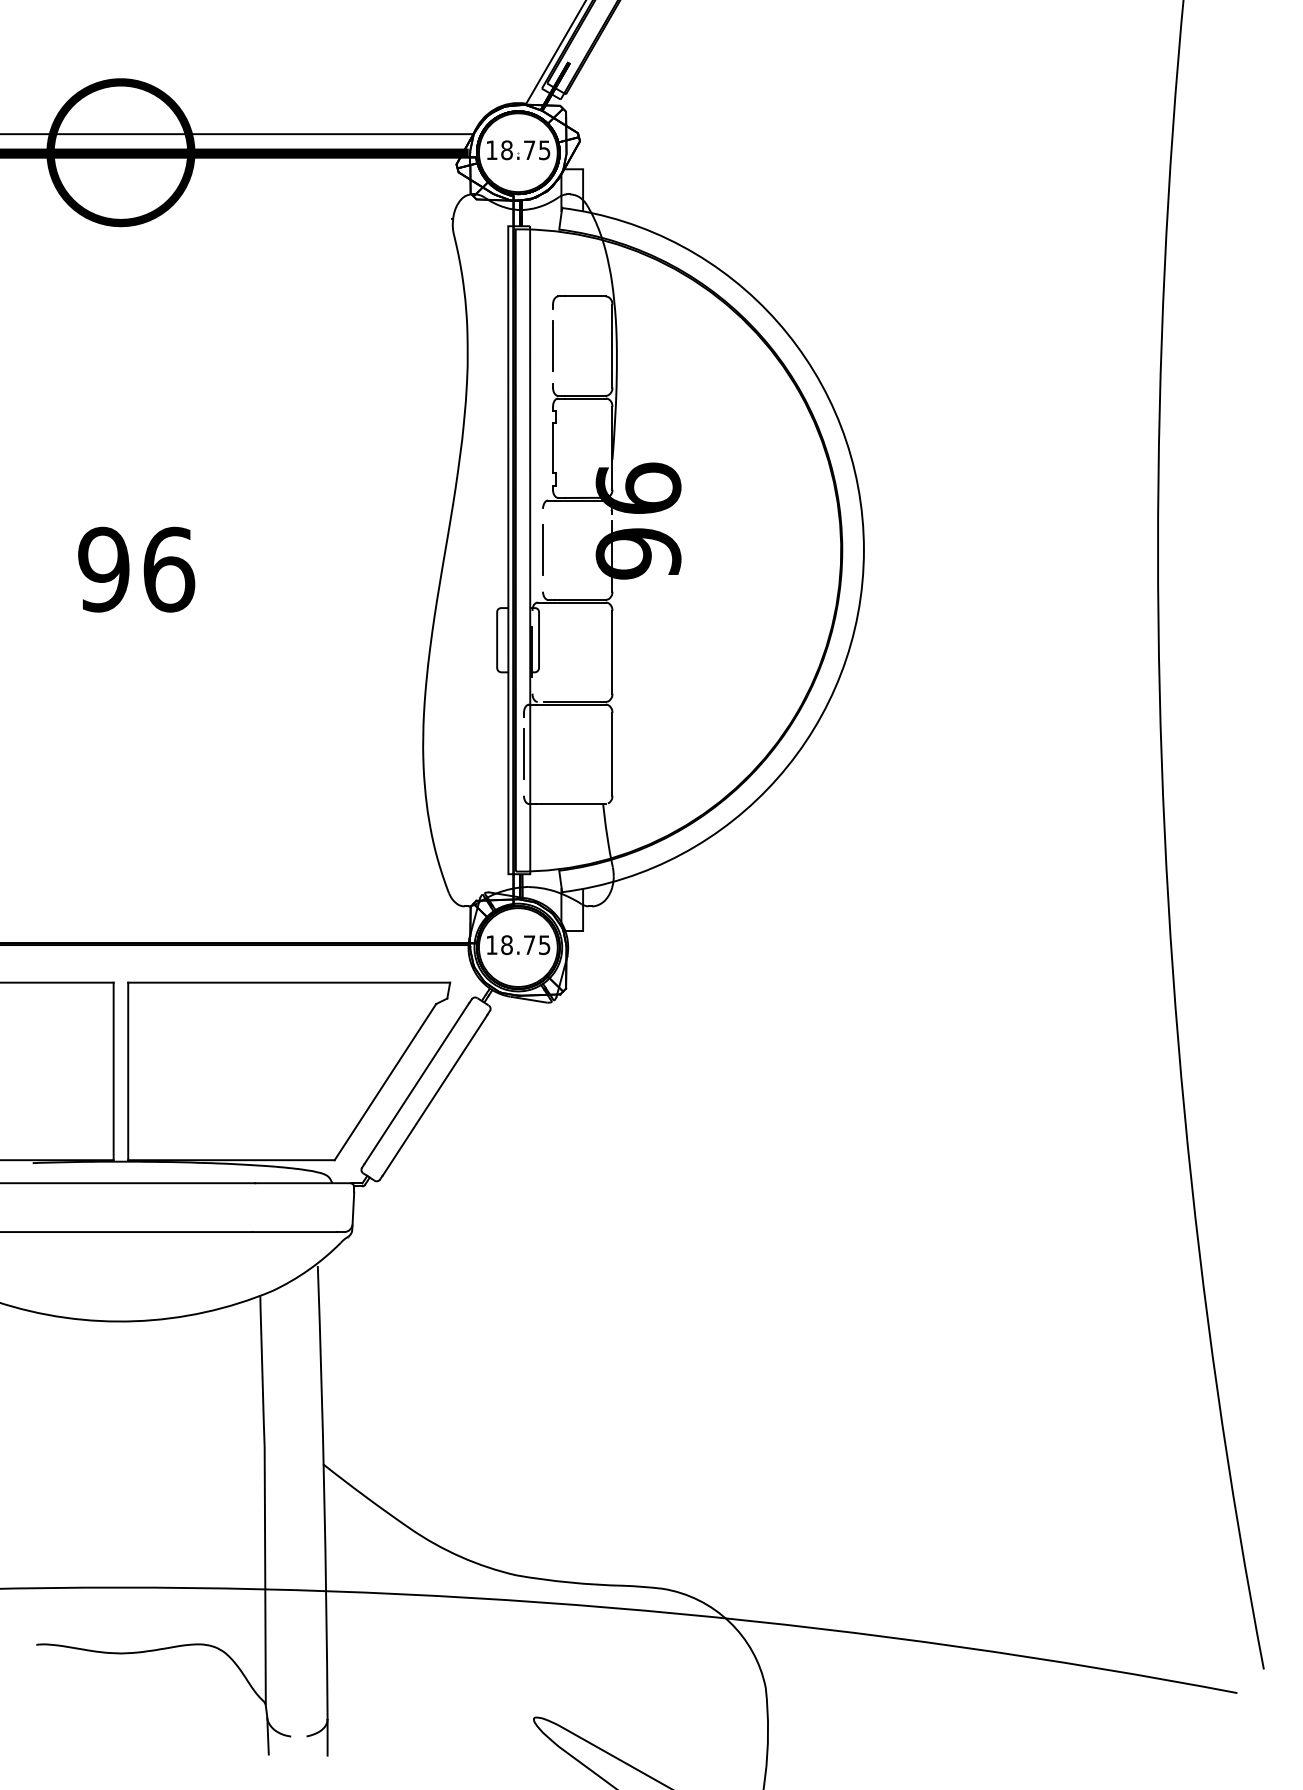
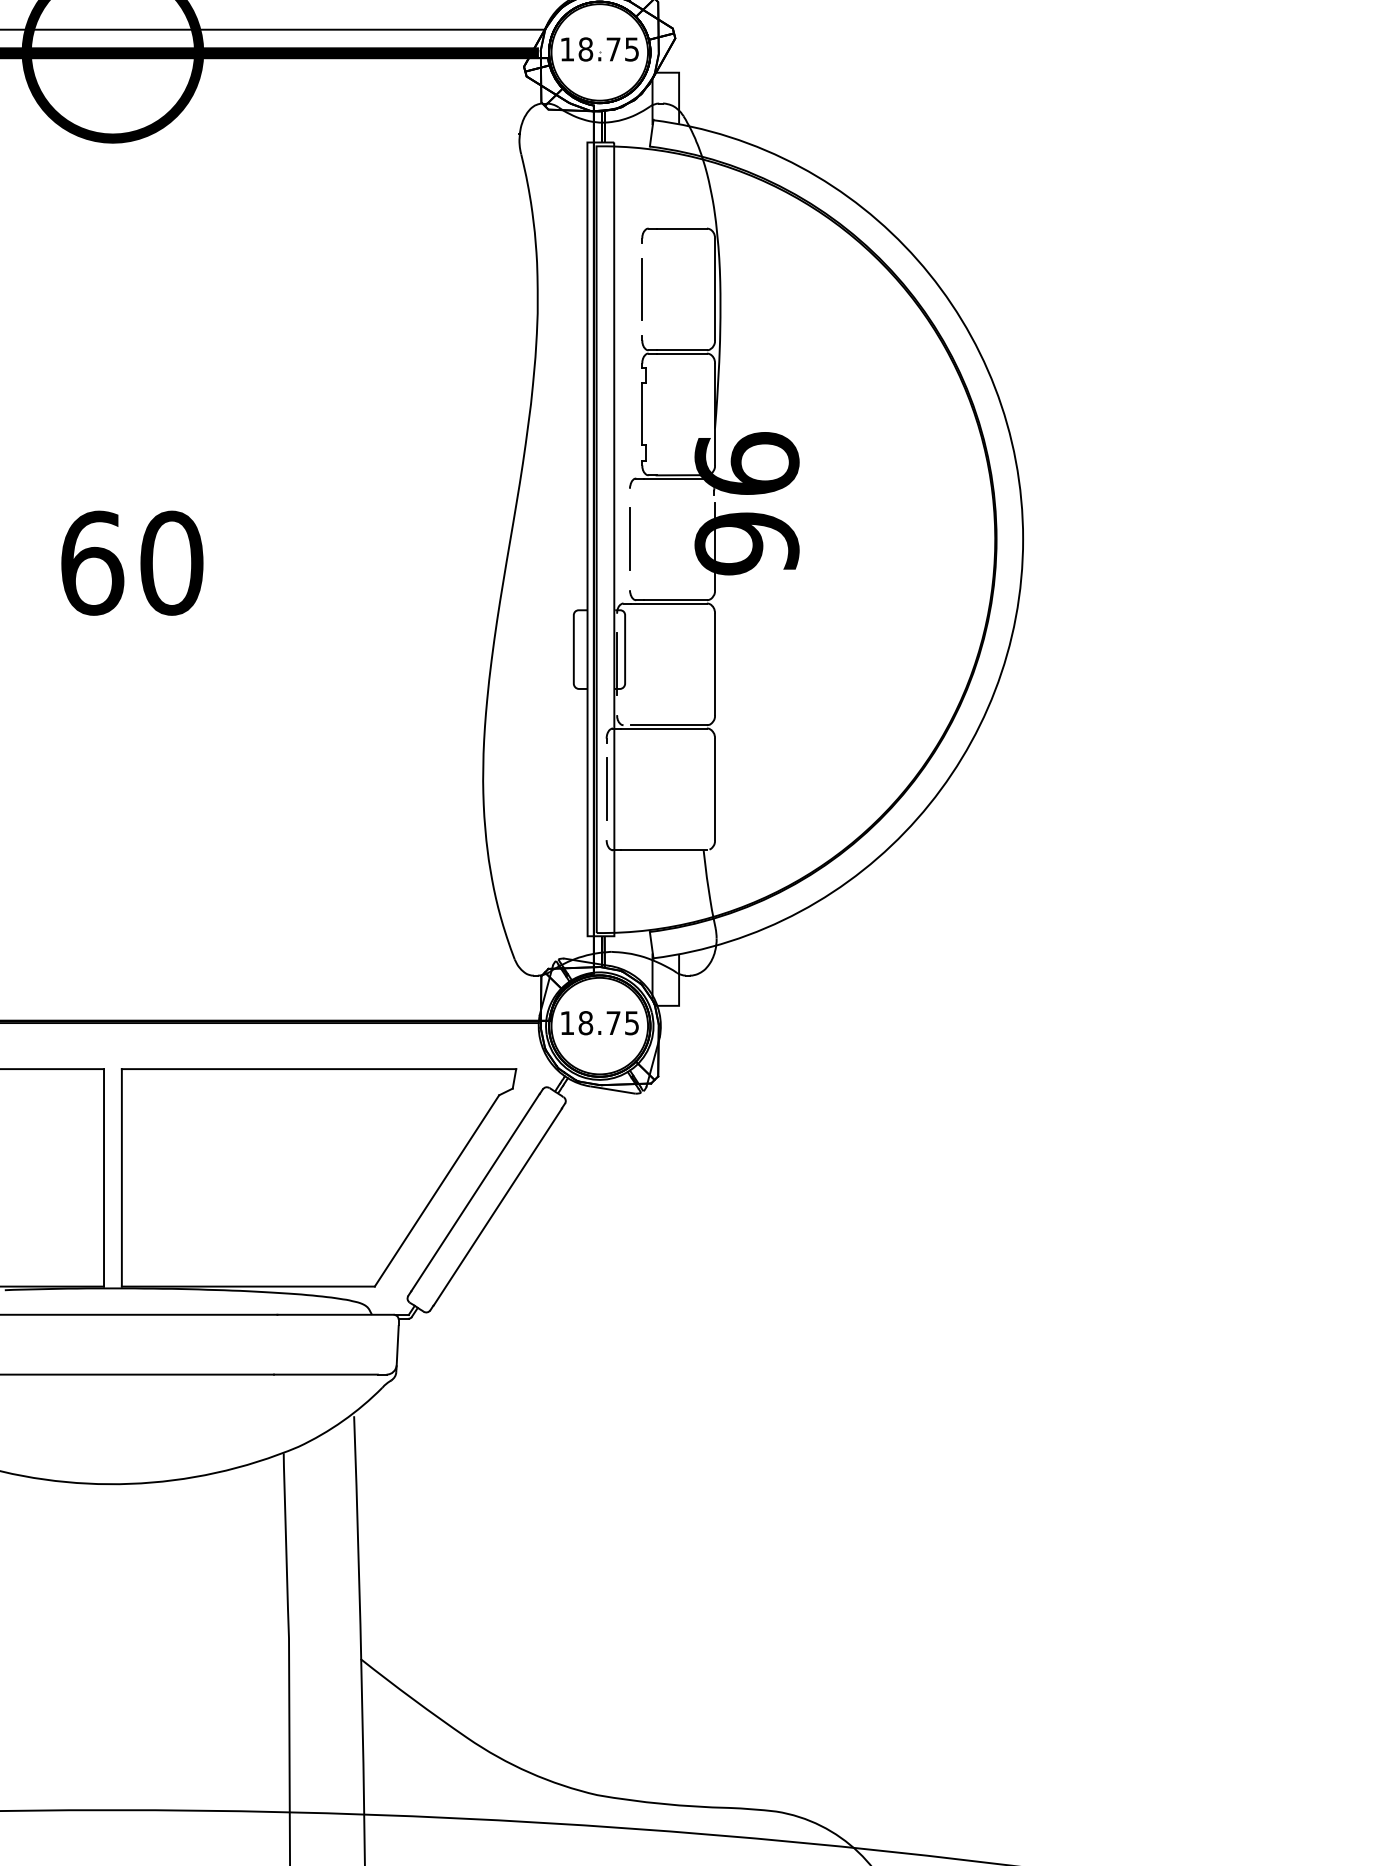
text: (136, 569) -> (132, 562), 96 -> 60

